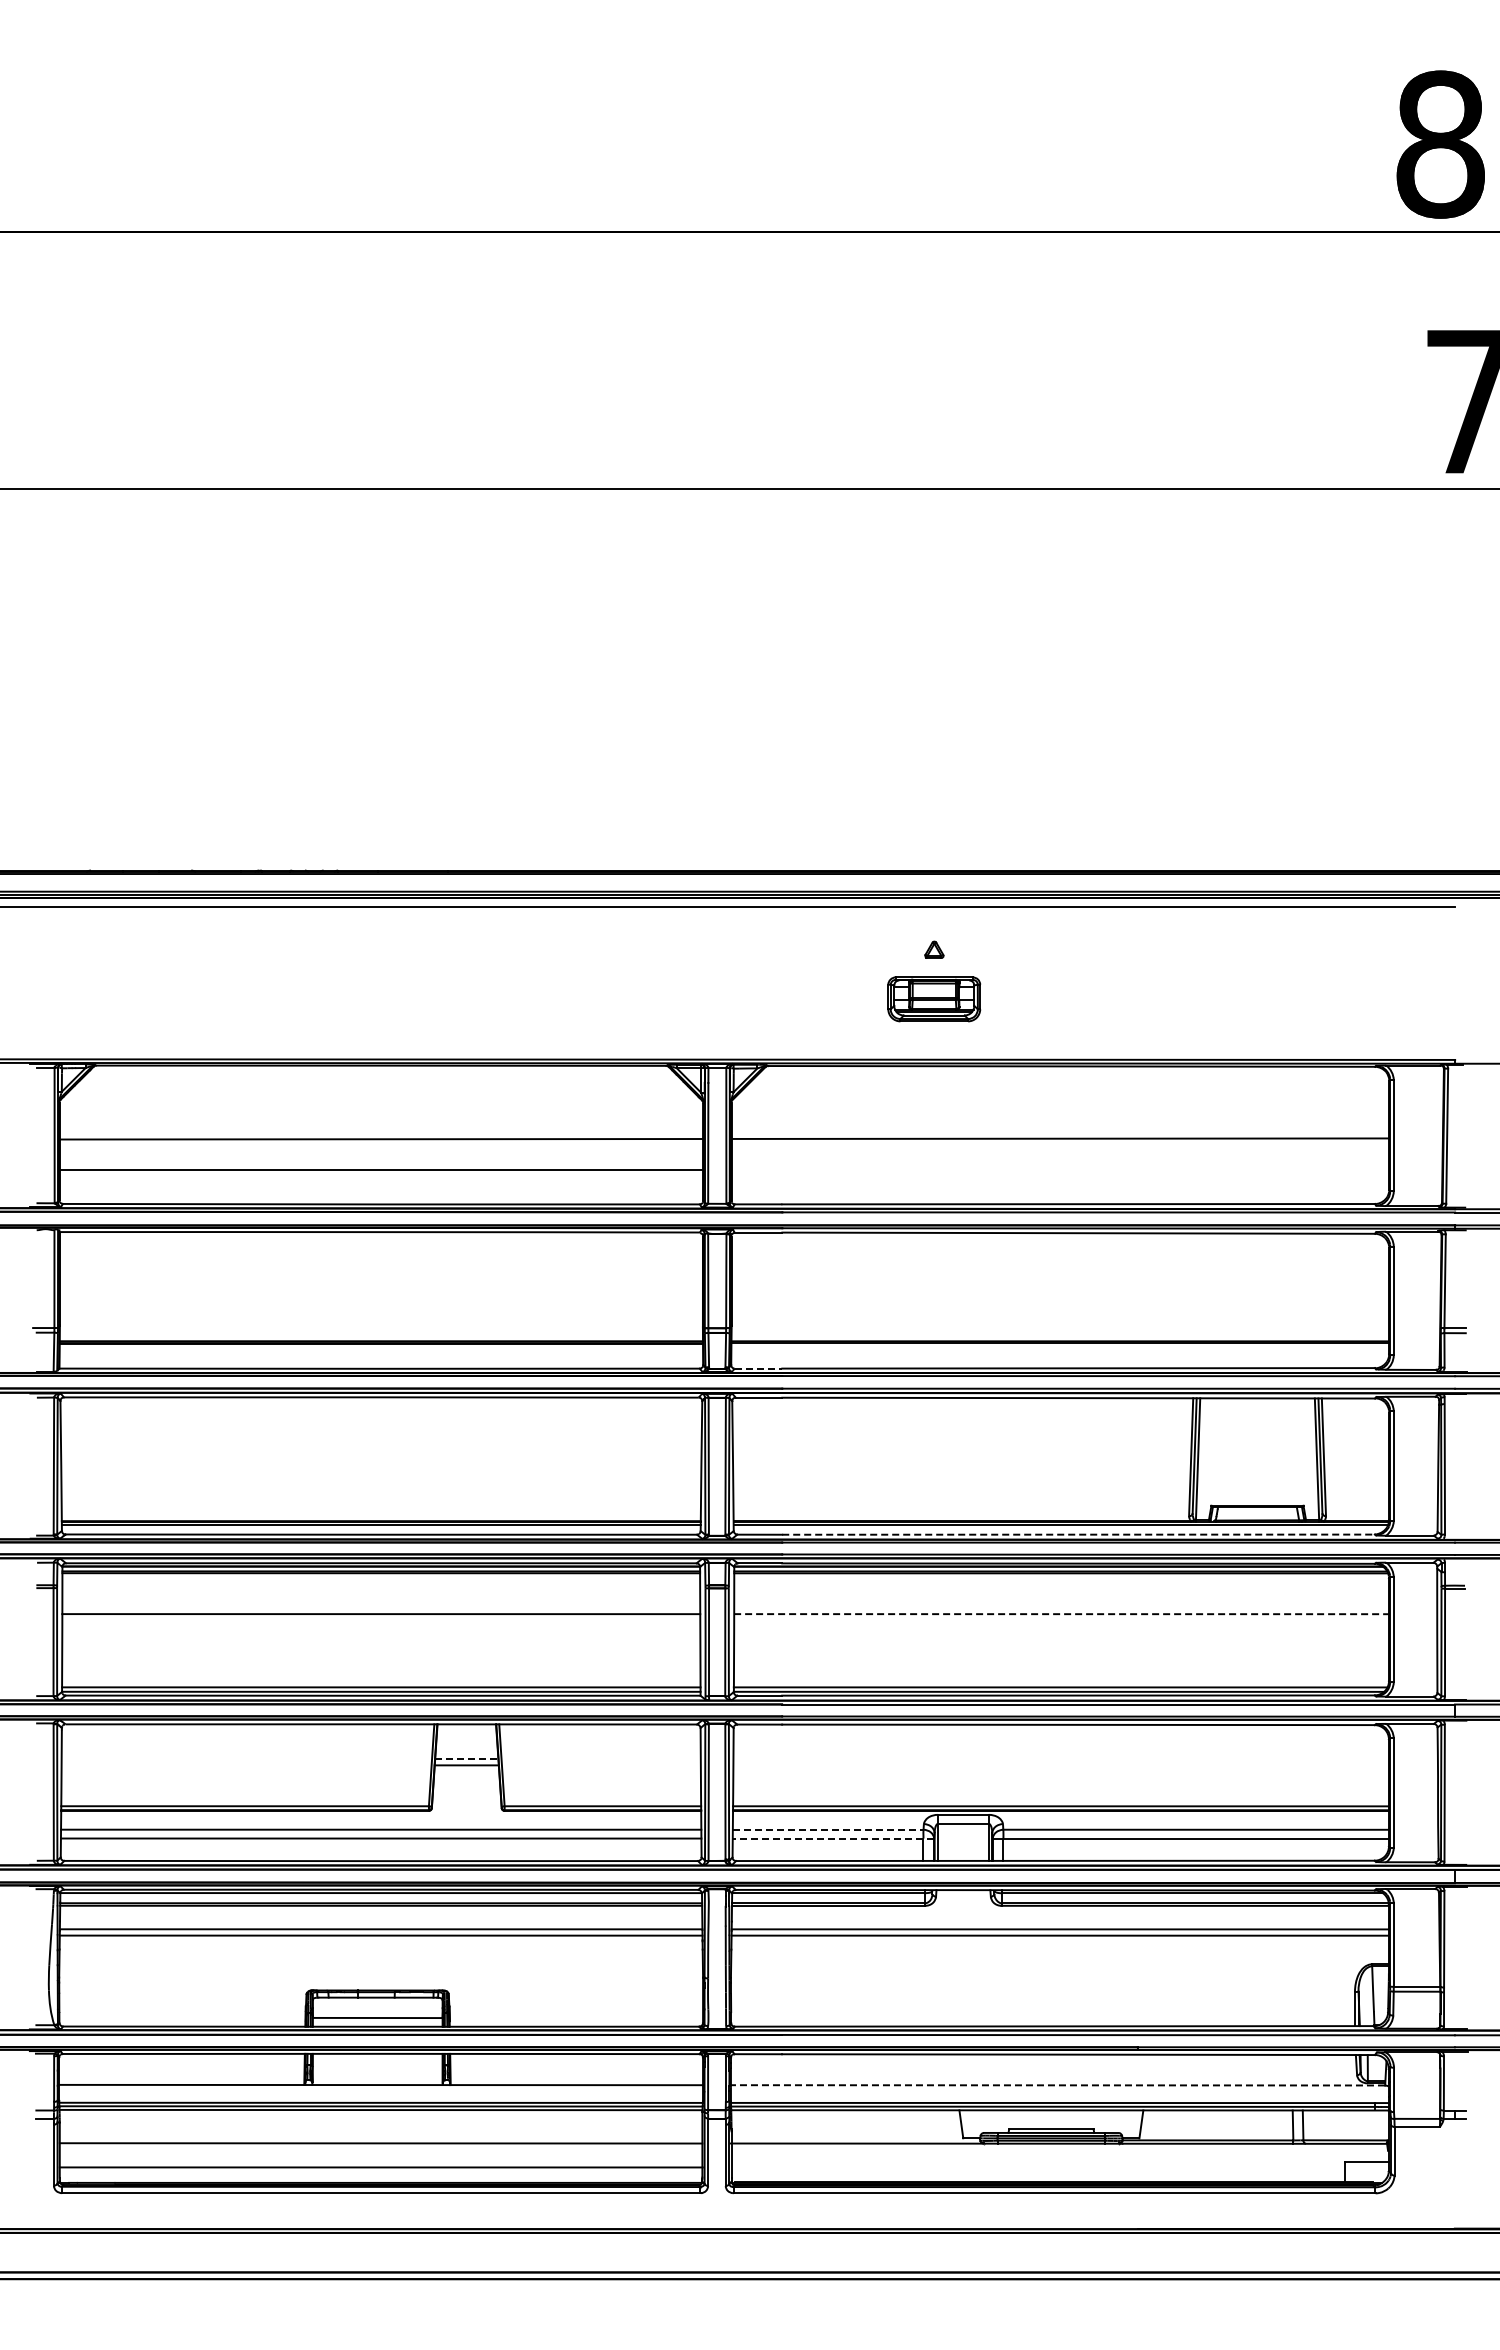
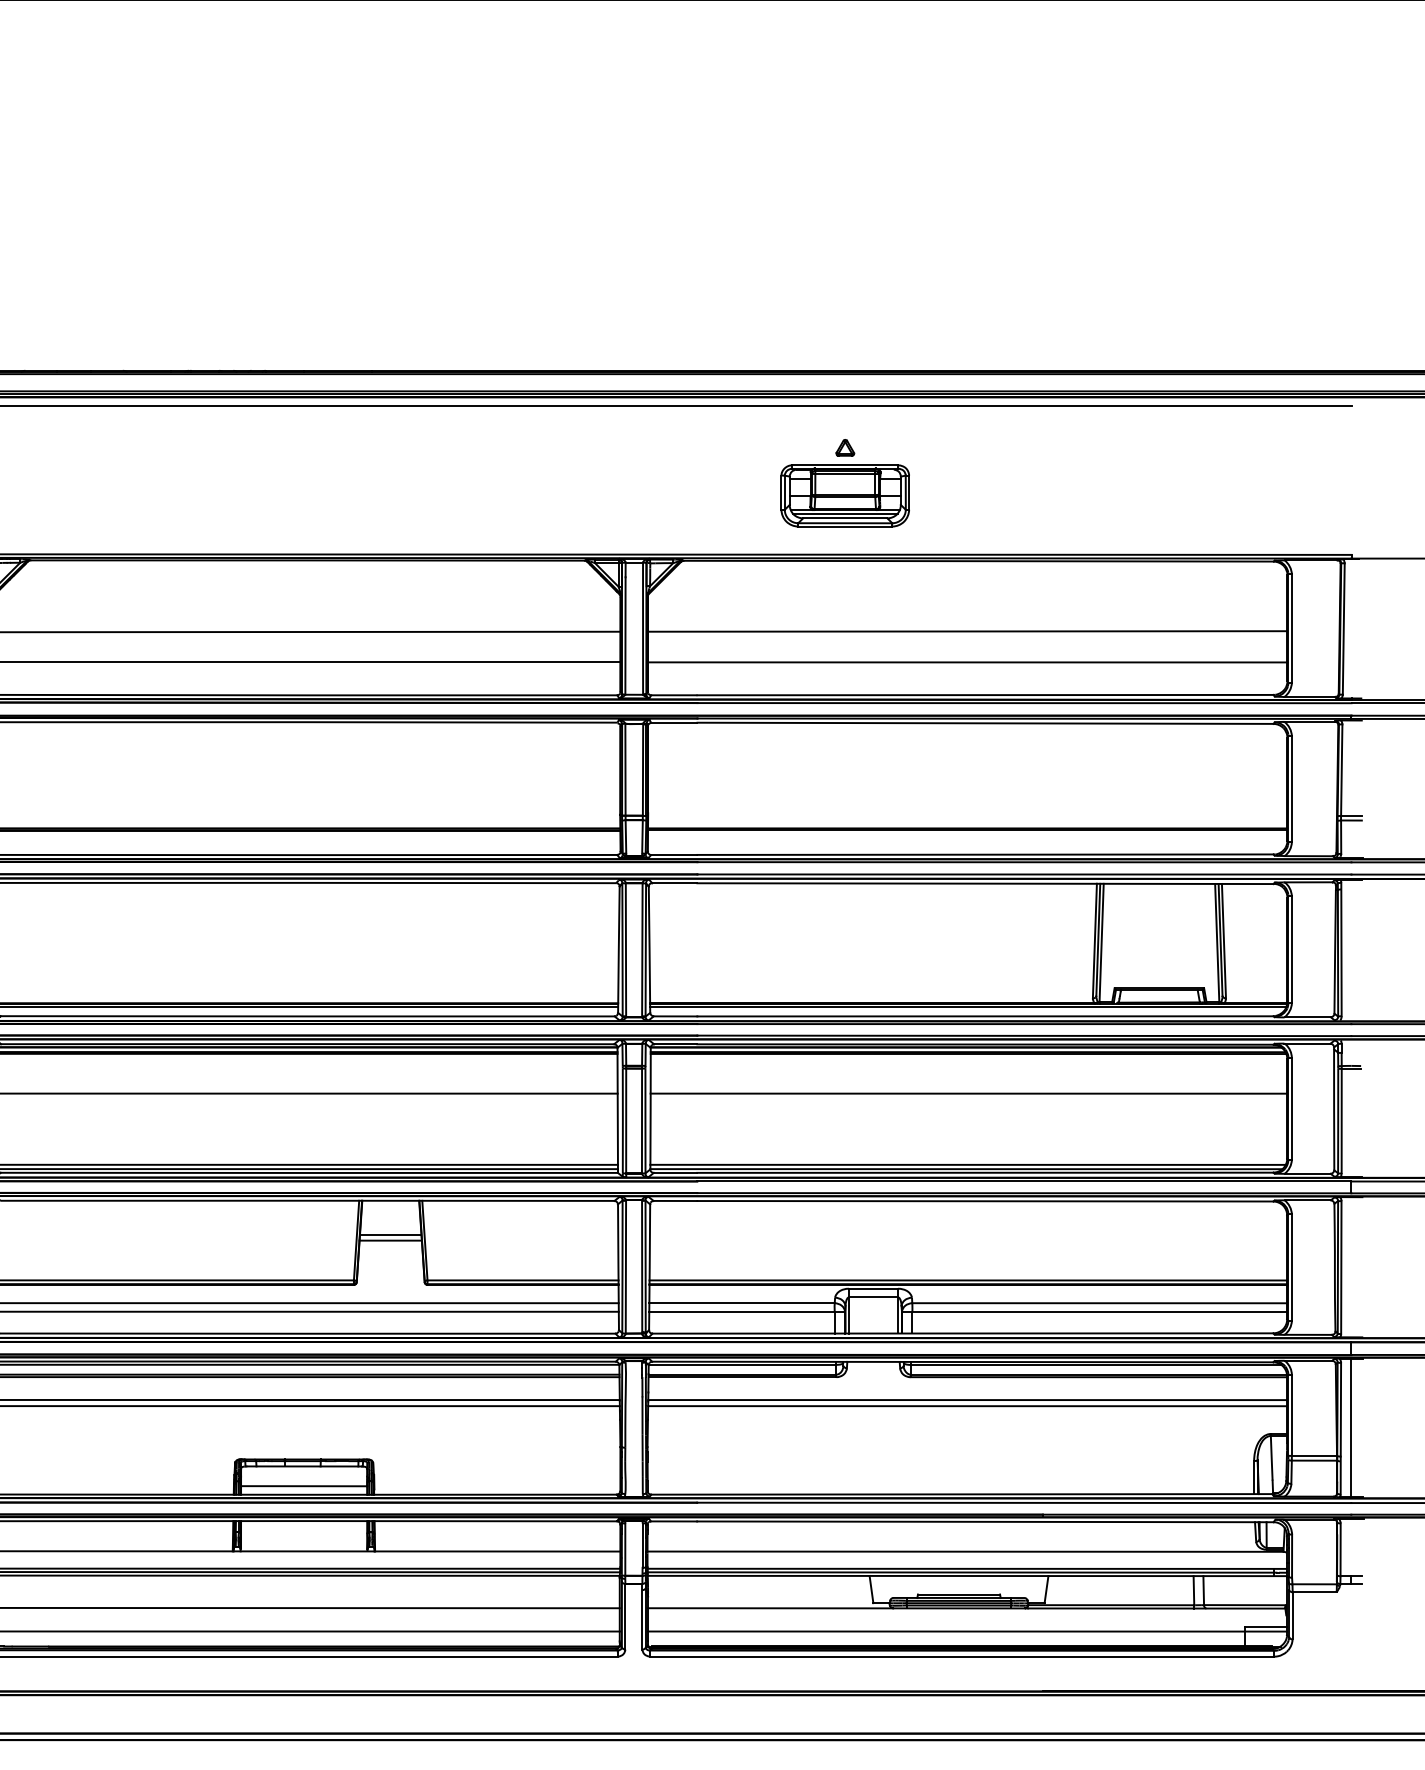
part: (933, 999) -> (844, 496), size x1.43
line: (1060, 1170) -> (967, 662), added
line: (758, 1368) -> (674, 854), dashed -> solid
line: (1079, 1534) -> (986, 1016), dashed -> solid
line: (1062, 1614) -> (969, 1093), dashed -> solid
line: (466, 1759) -> (390, 1234), dashed -> solid
line: (828, 1829) -> (742, 1302), dashed -> solid
line: (833, 1838) -> (747, 1311), dashed -> solid
line: (1454, 1957) -> (1350, 1427), added
line: (1057, 2085) -> (964, 1551), dashed -> solid
line: (1059, 2167) -> (966, 1631), added

